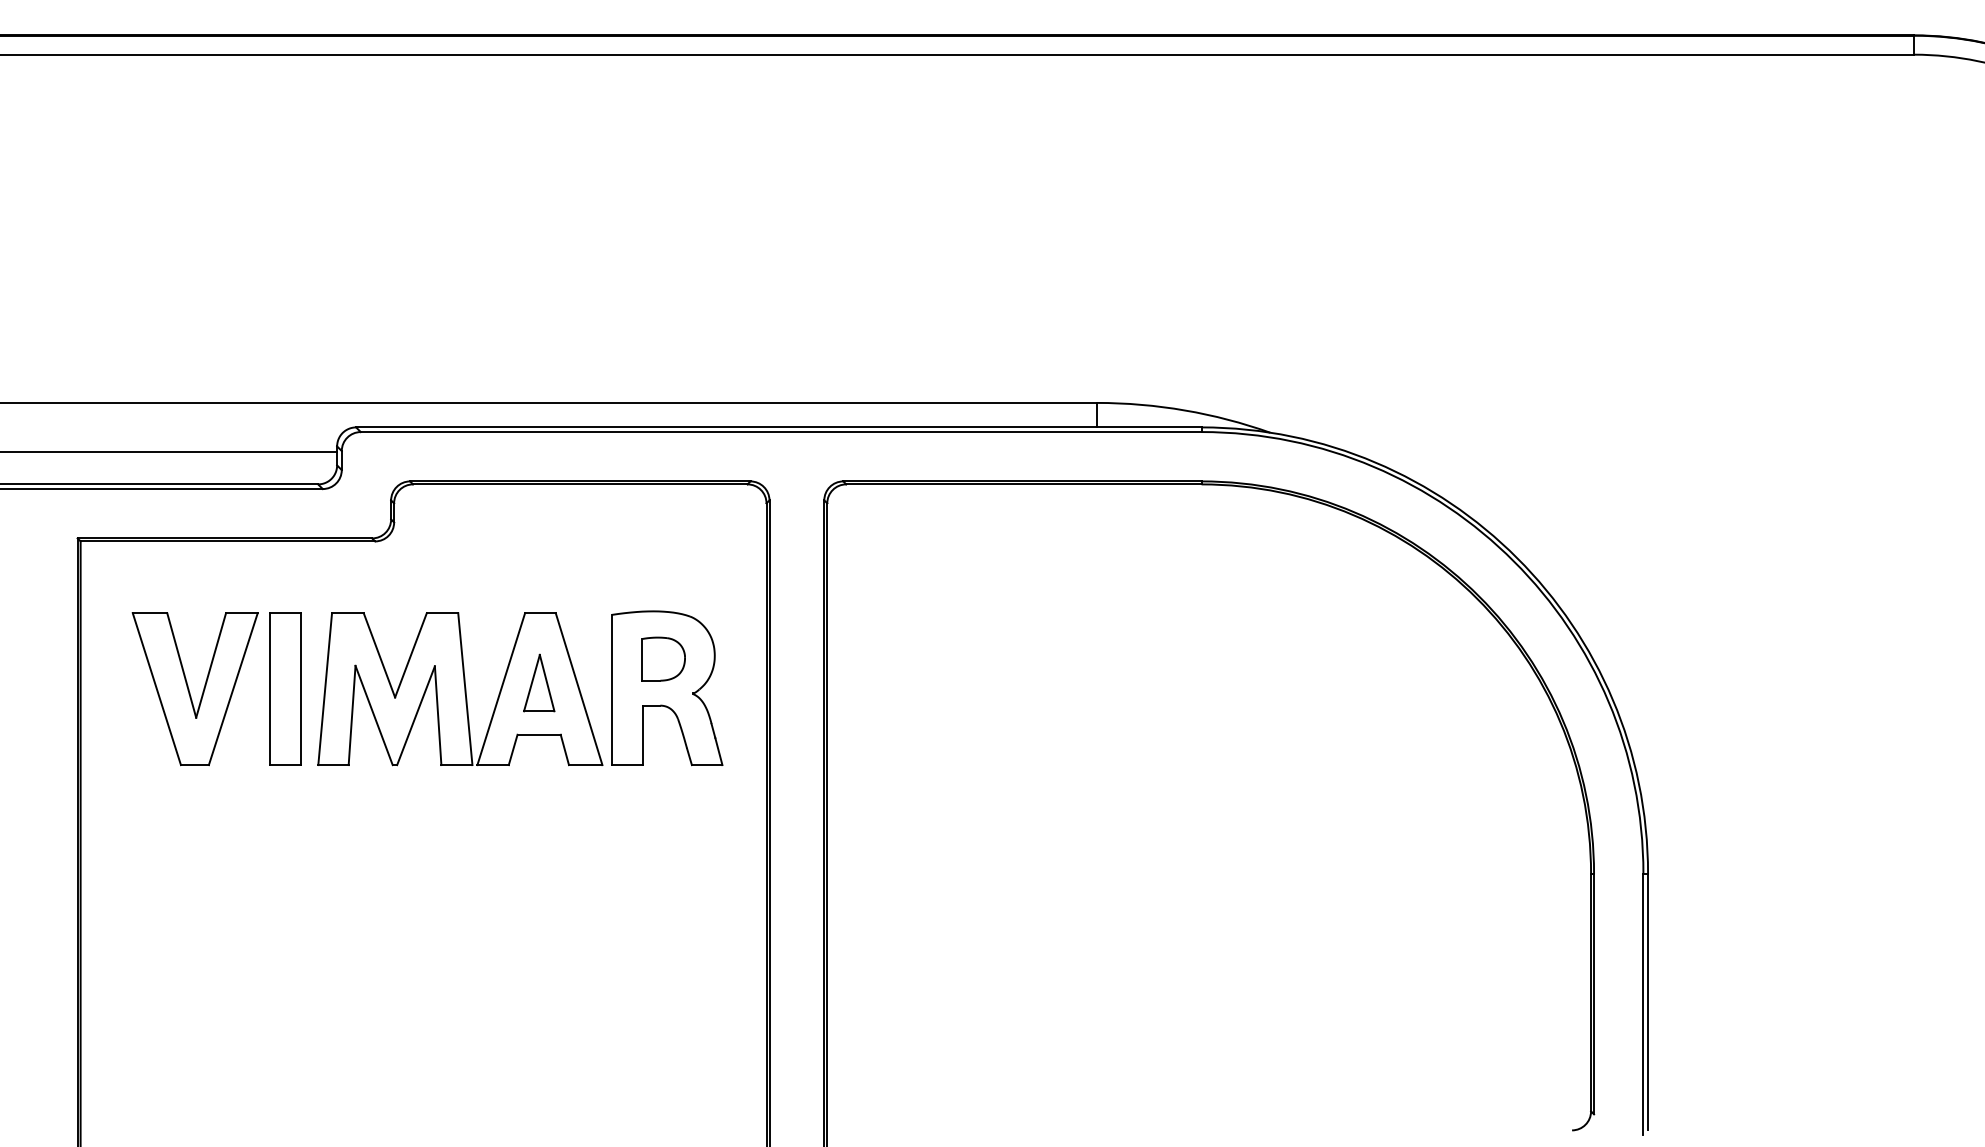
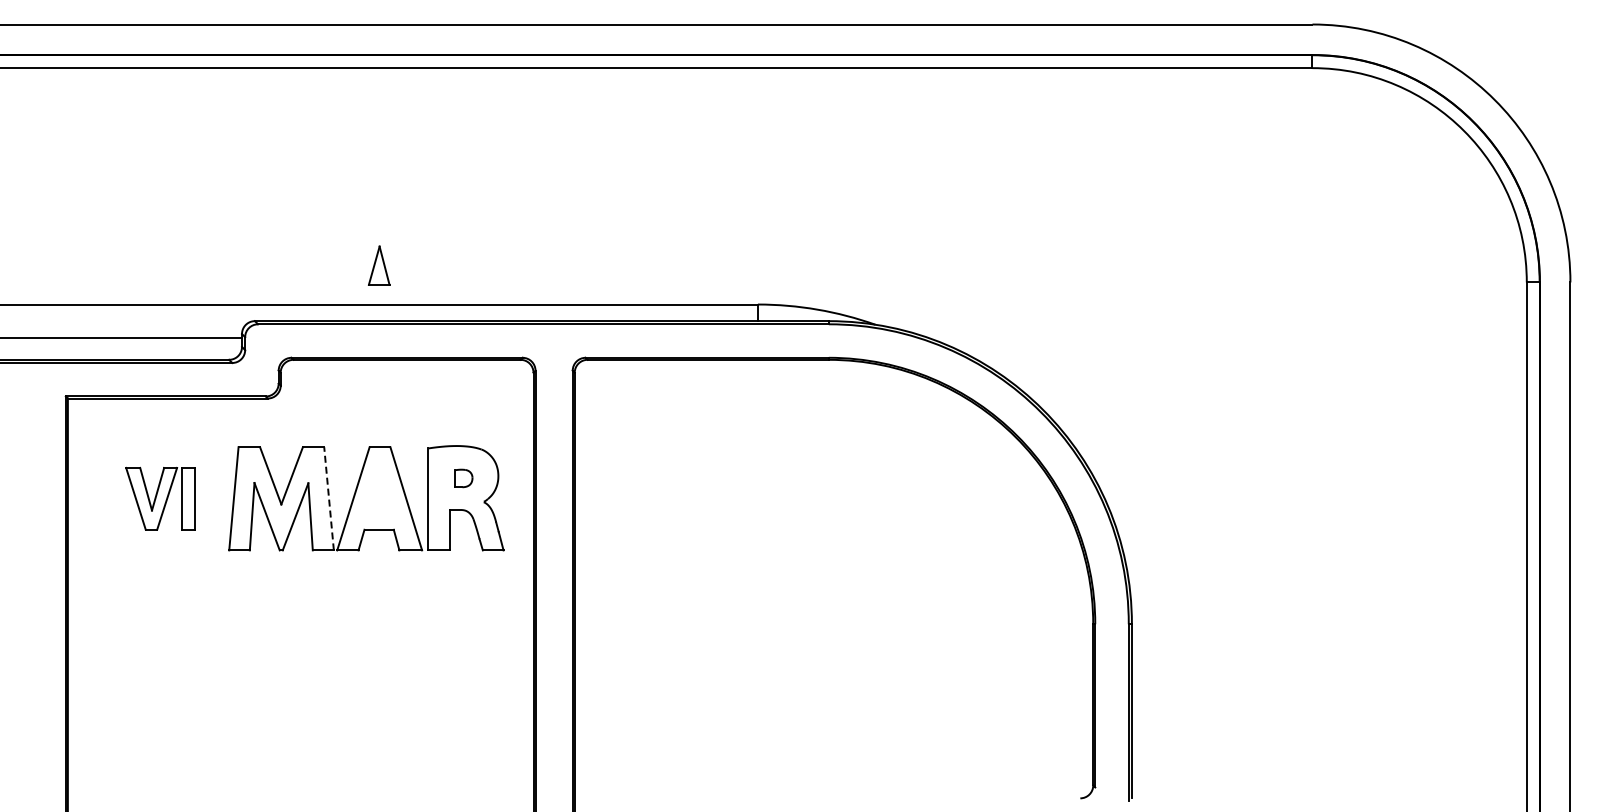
part: (663, 659) -> (463, 478), size x0.6
part: (539, 682) -> (379, 265), moved
part: (217, 688) -> (160, 498), size x0.6
line: (465, 688) -> (329, 498), solid -> dashed

